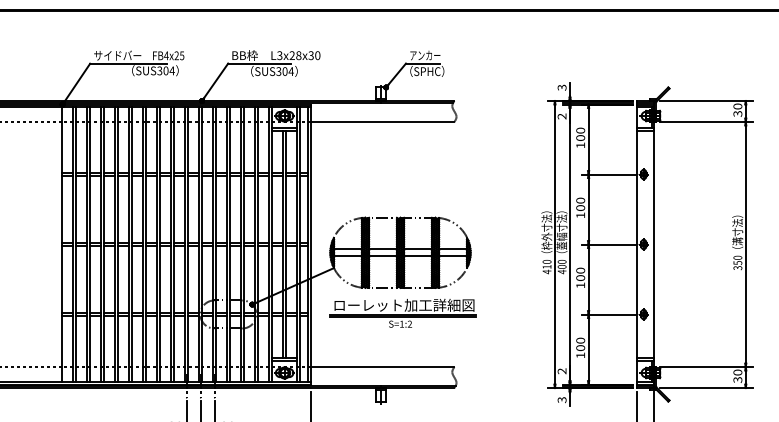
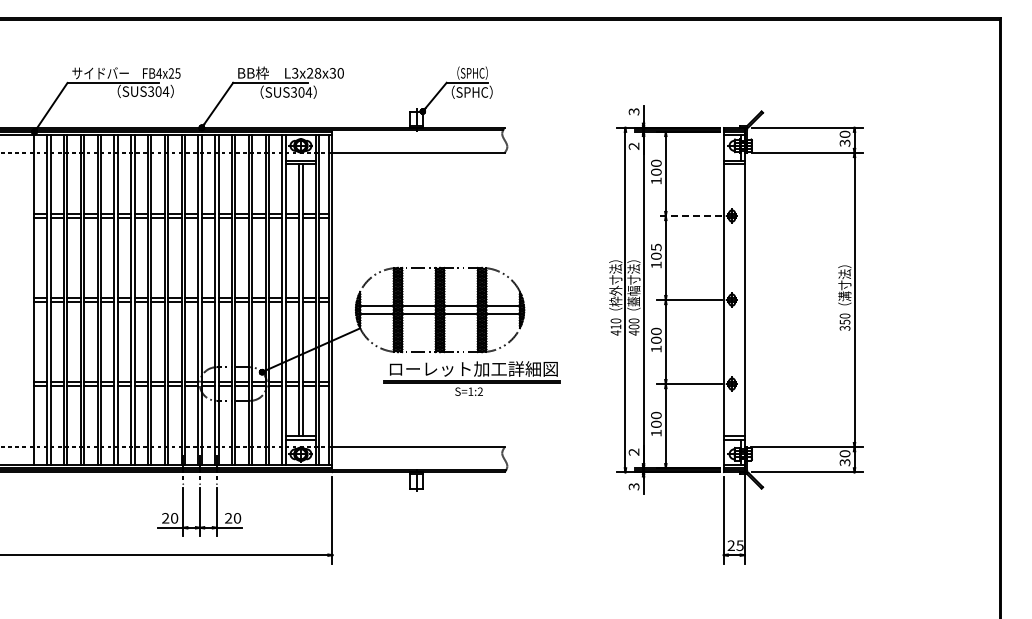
text: (425, 54) -> (469, 72), アンカー -> （SPHC）
line: (608, 174) -> (689, 216), solid -> dashed
text: (580, 200) -> (656, 247), 100 -> 105
part: (402, 313) -> (471, 378), moved

